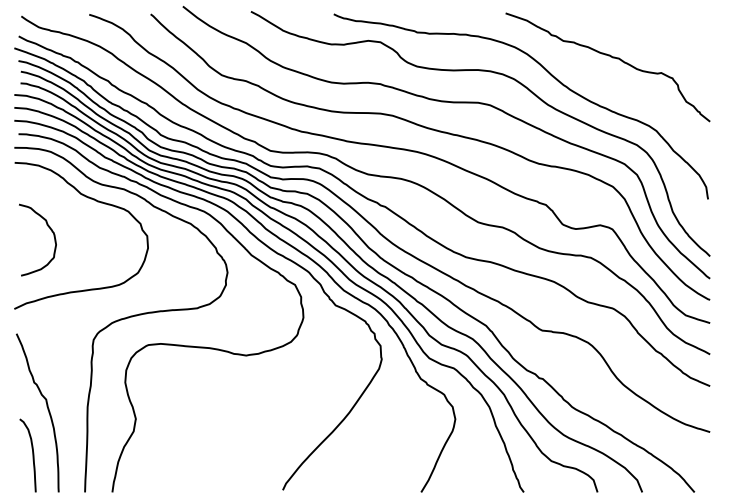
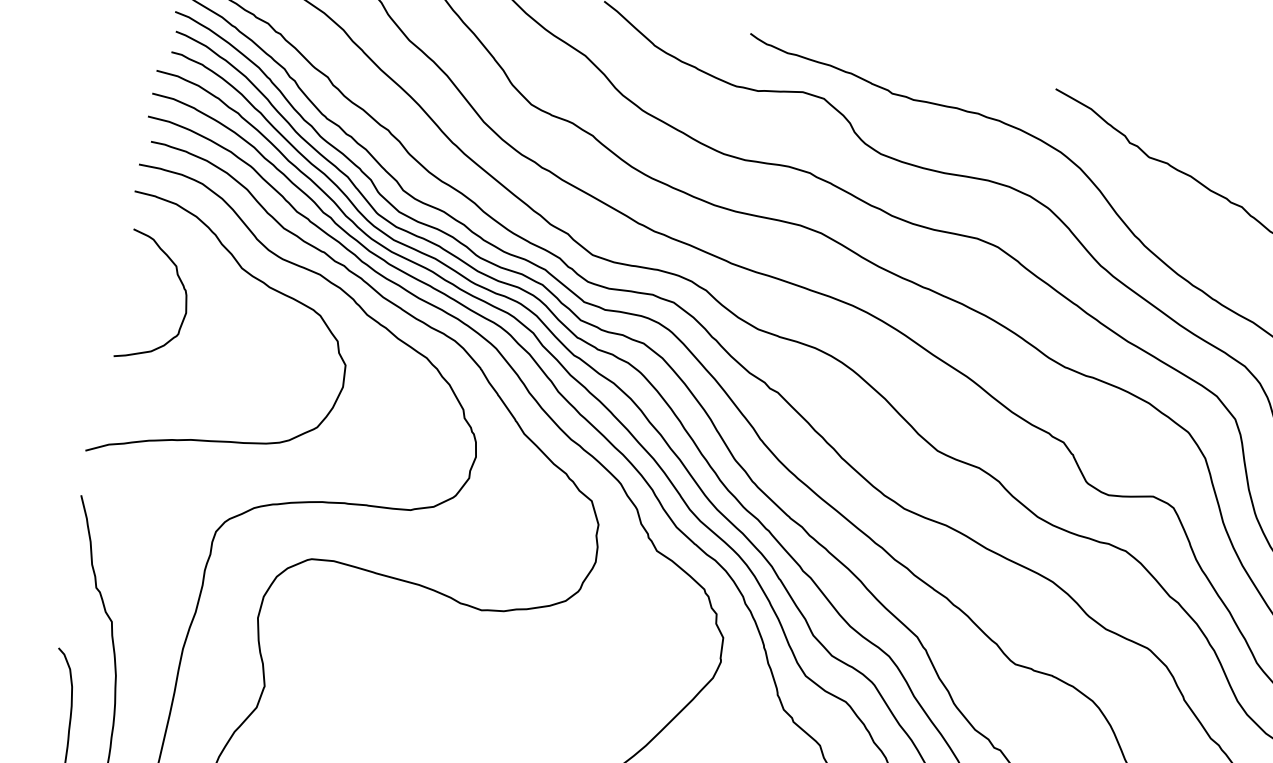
curve: (50, 230) -> (180, 285), moved

